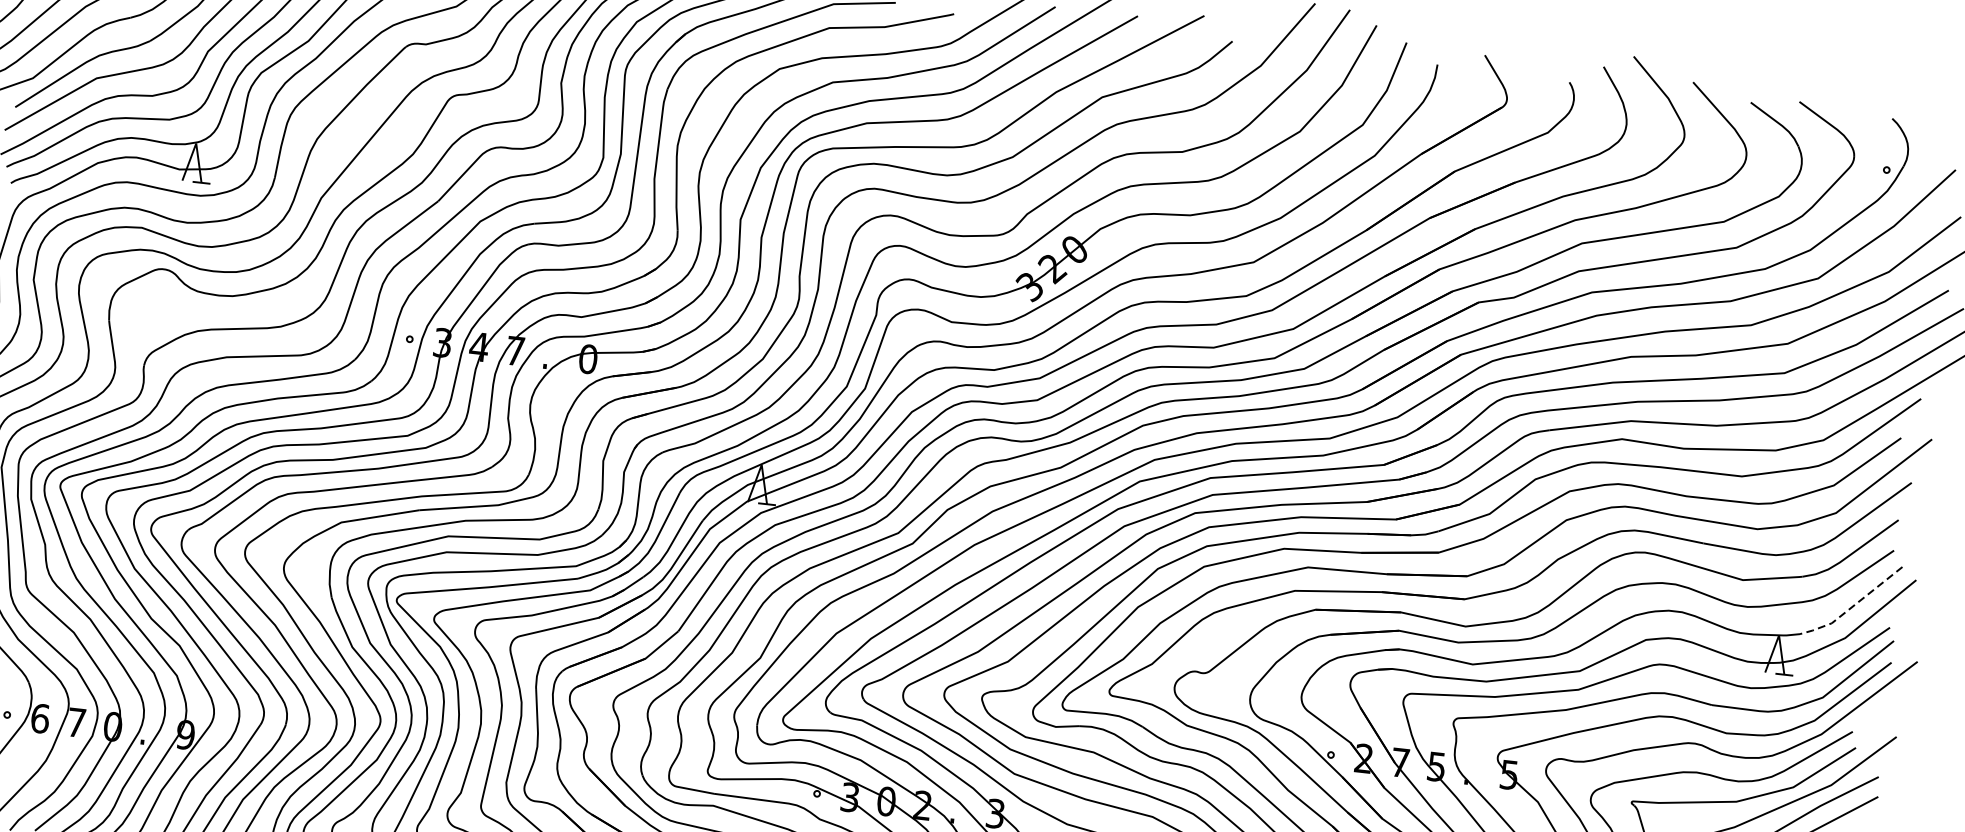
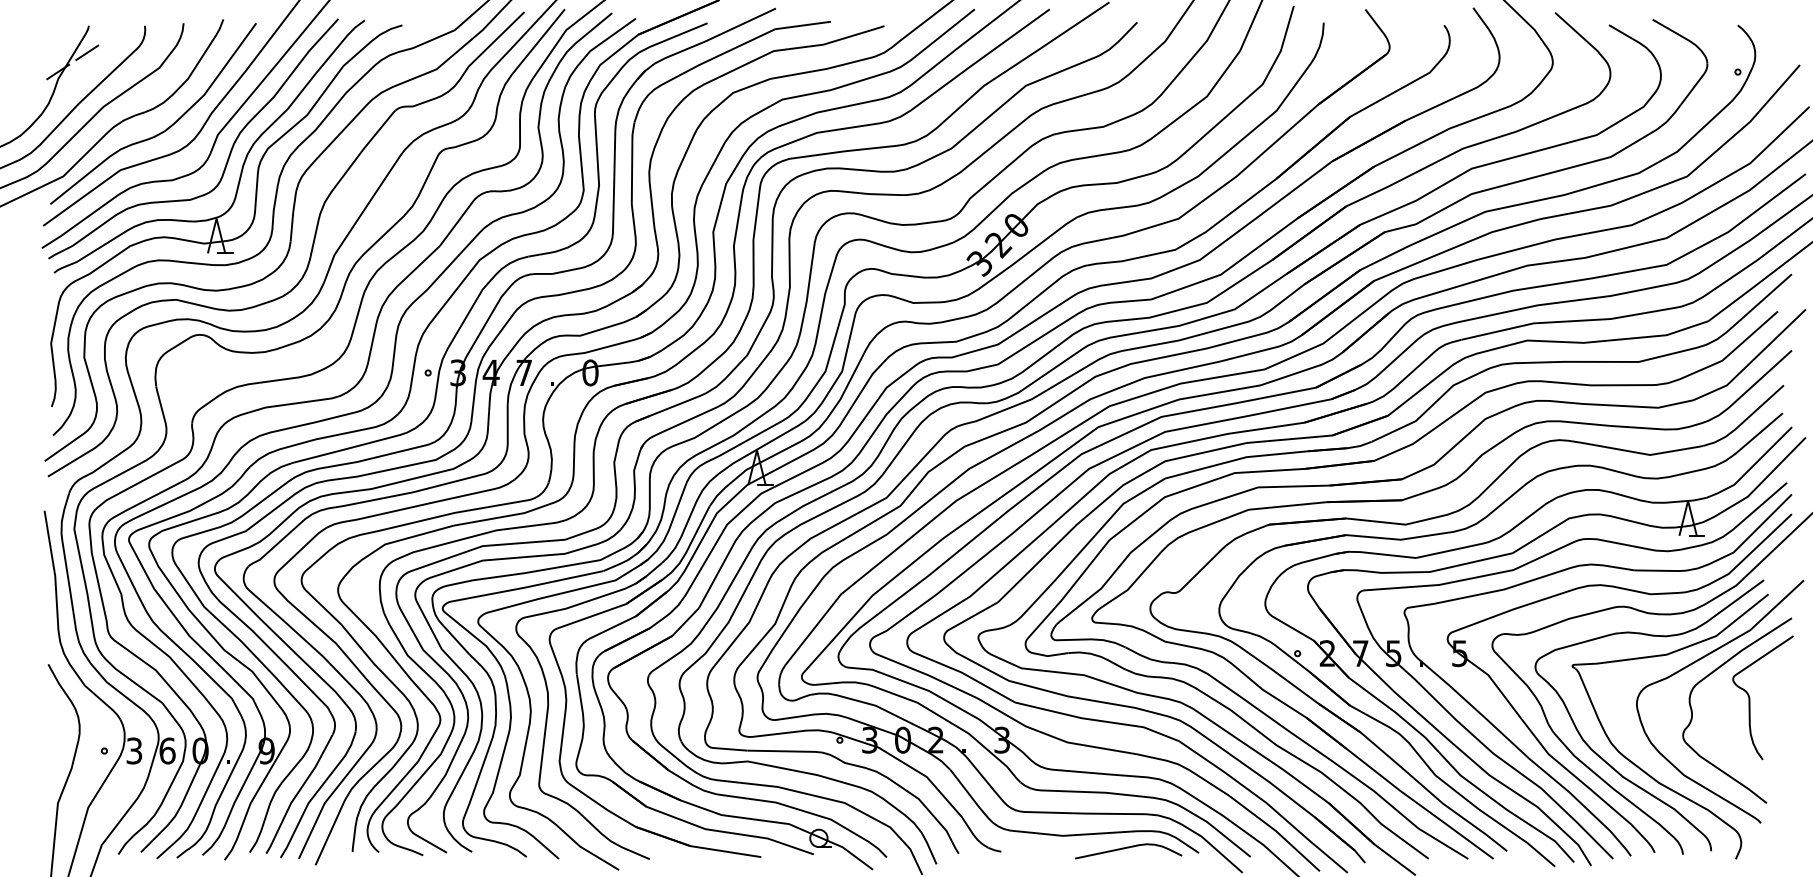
line: (1852, 606) -> (1751, 467), dashed -> solid
text: (40, 718) -> (134, 750), 6 -> 3
text: (76, 722) -> (167, 750), 7 -> 6

